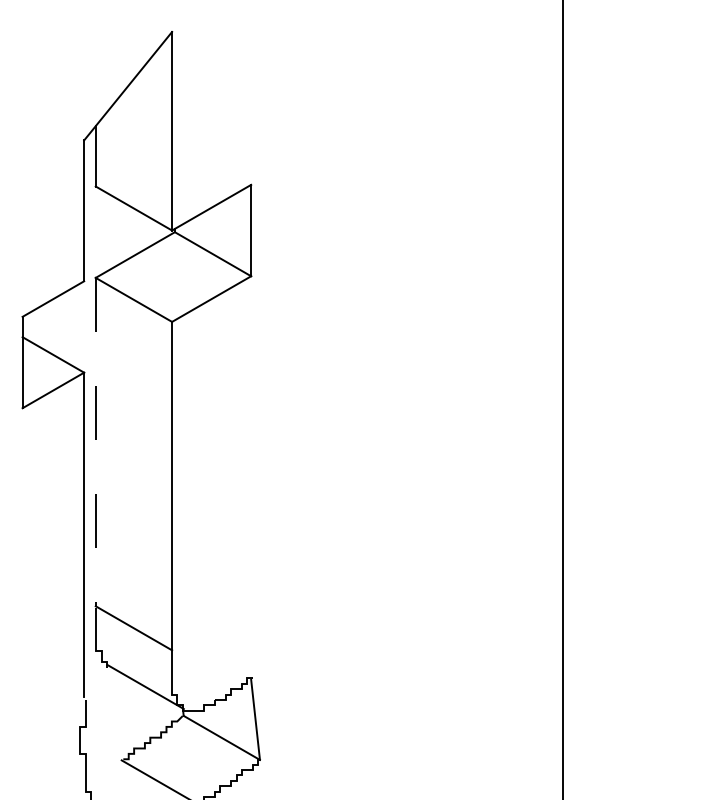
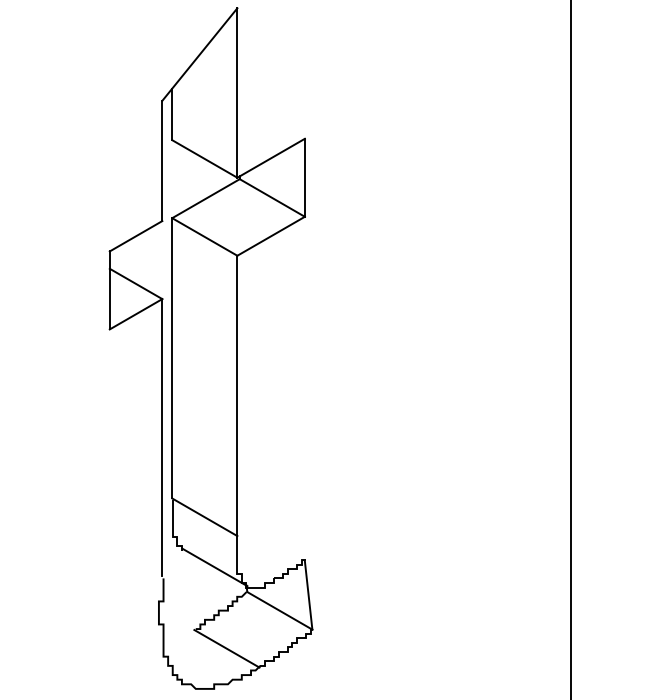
line: (96, 442) -> (172, 358), dashed -> solid

